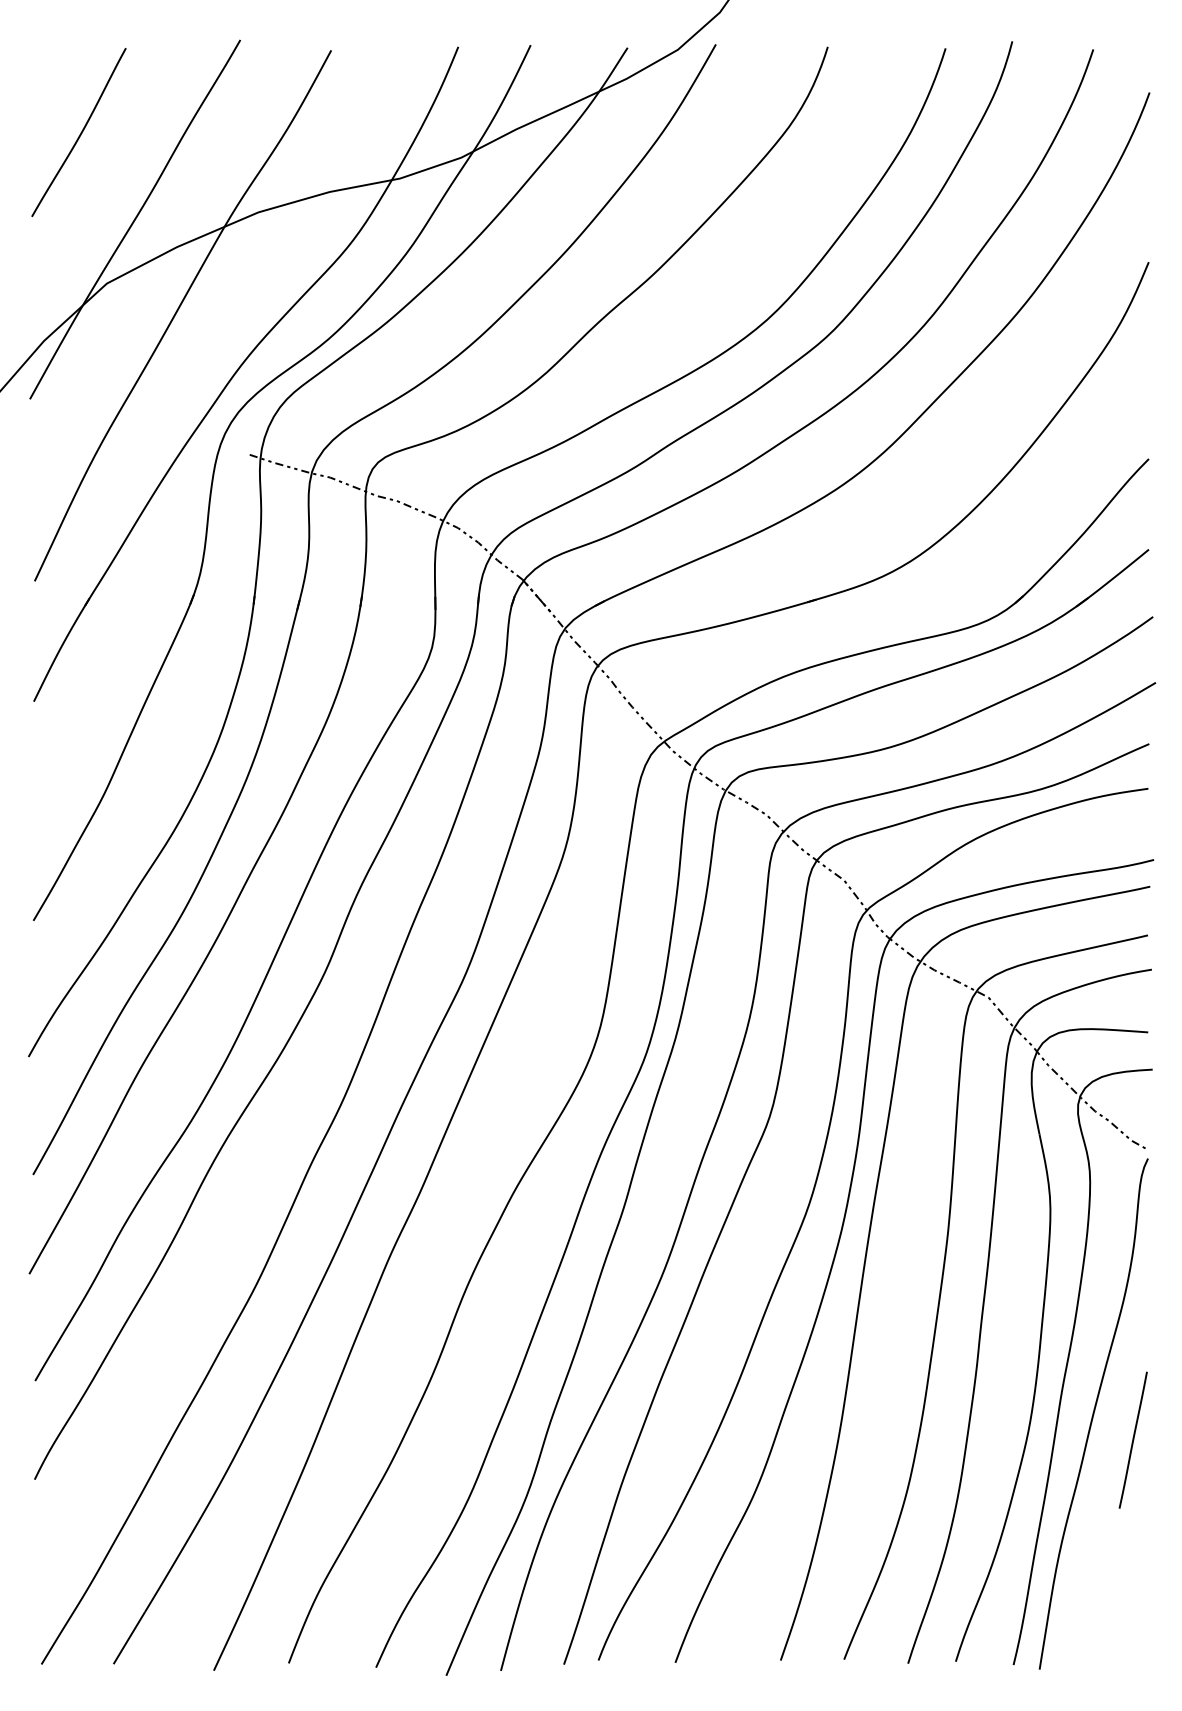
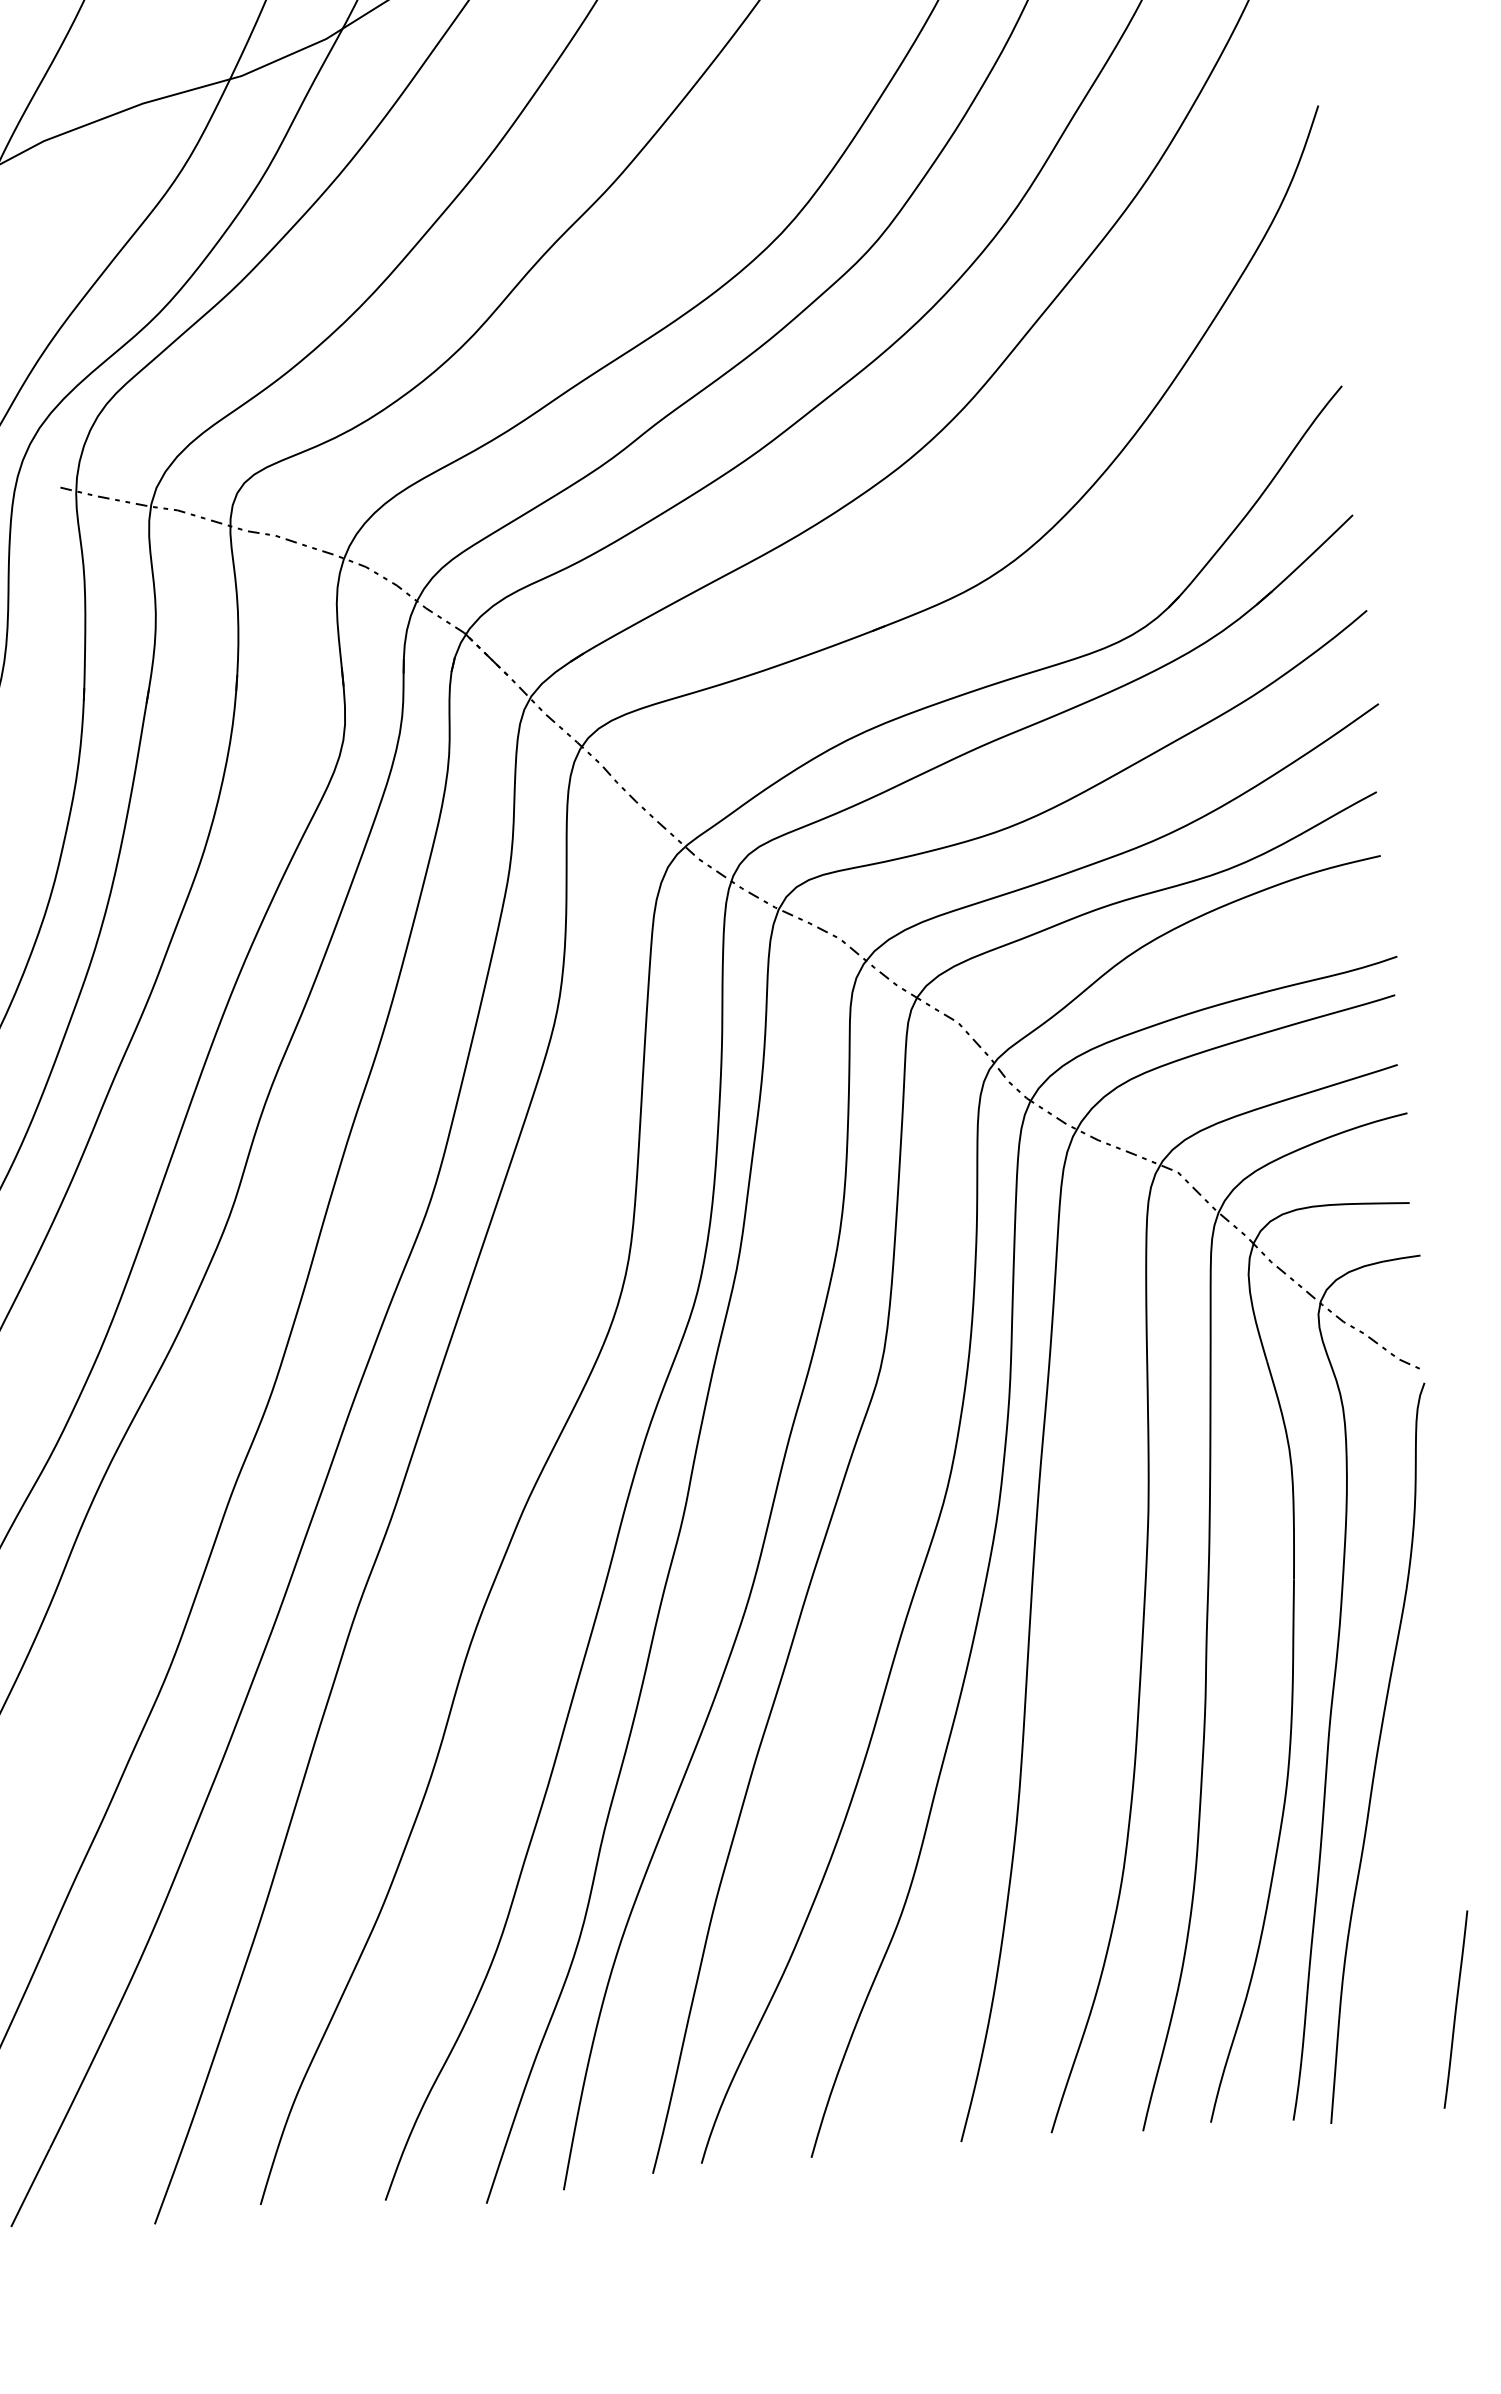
line: (1132, 1439) -> (1454, 2008), moved

